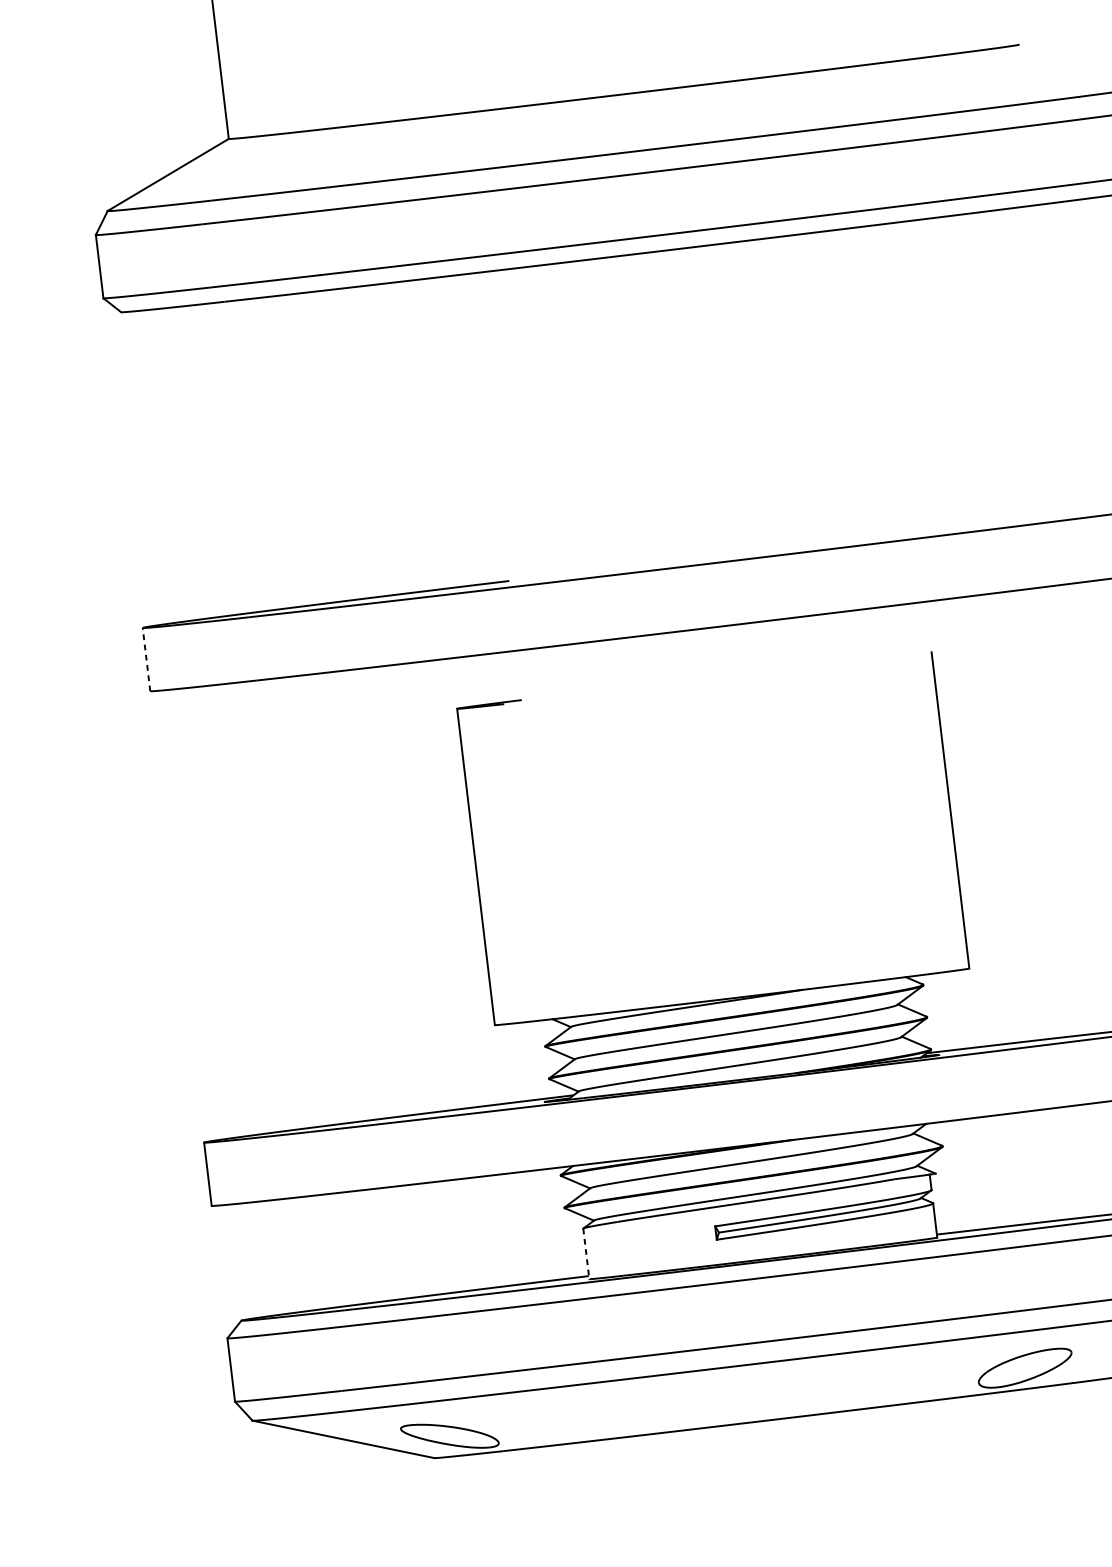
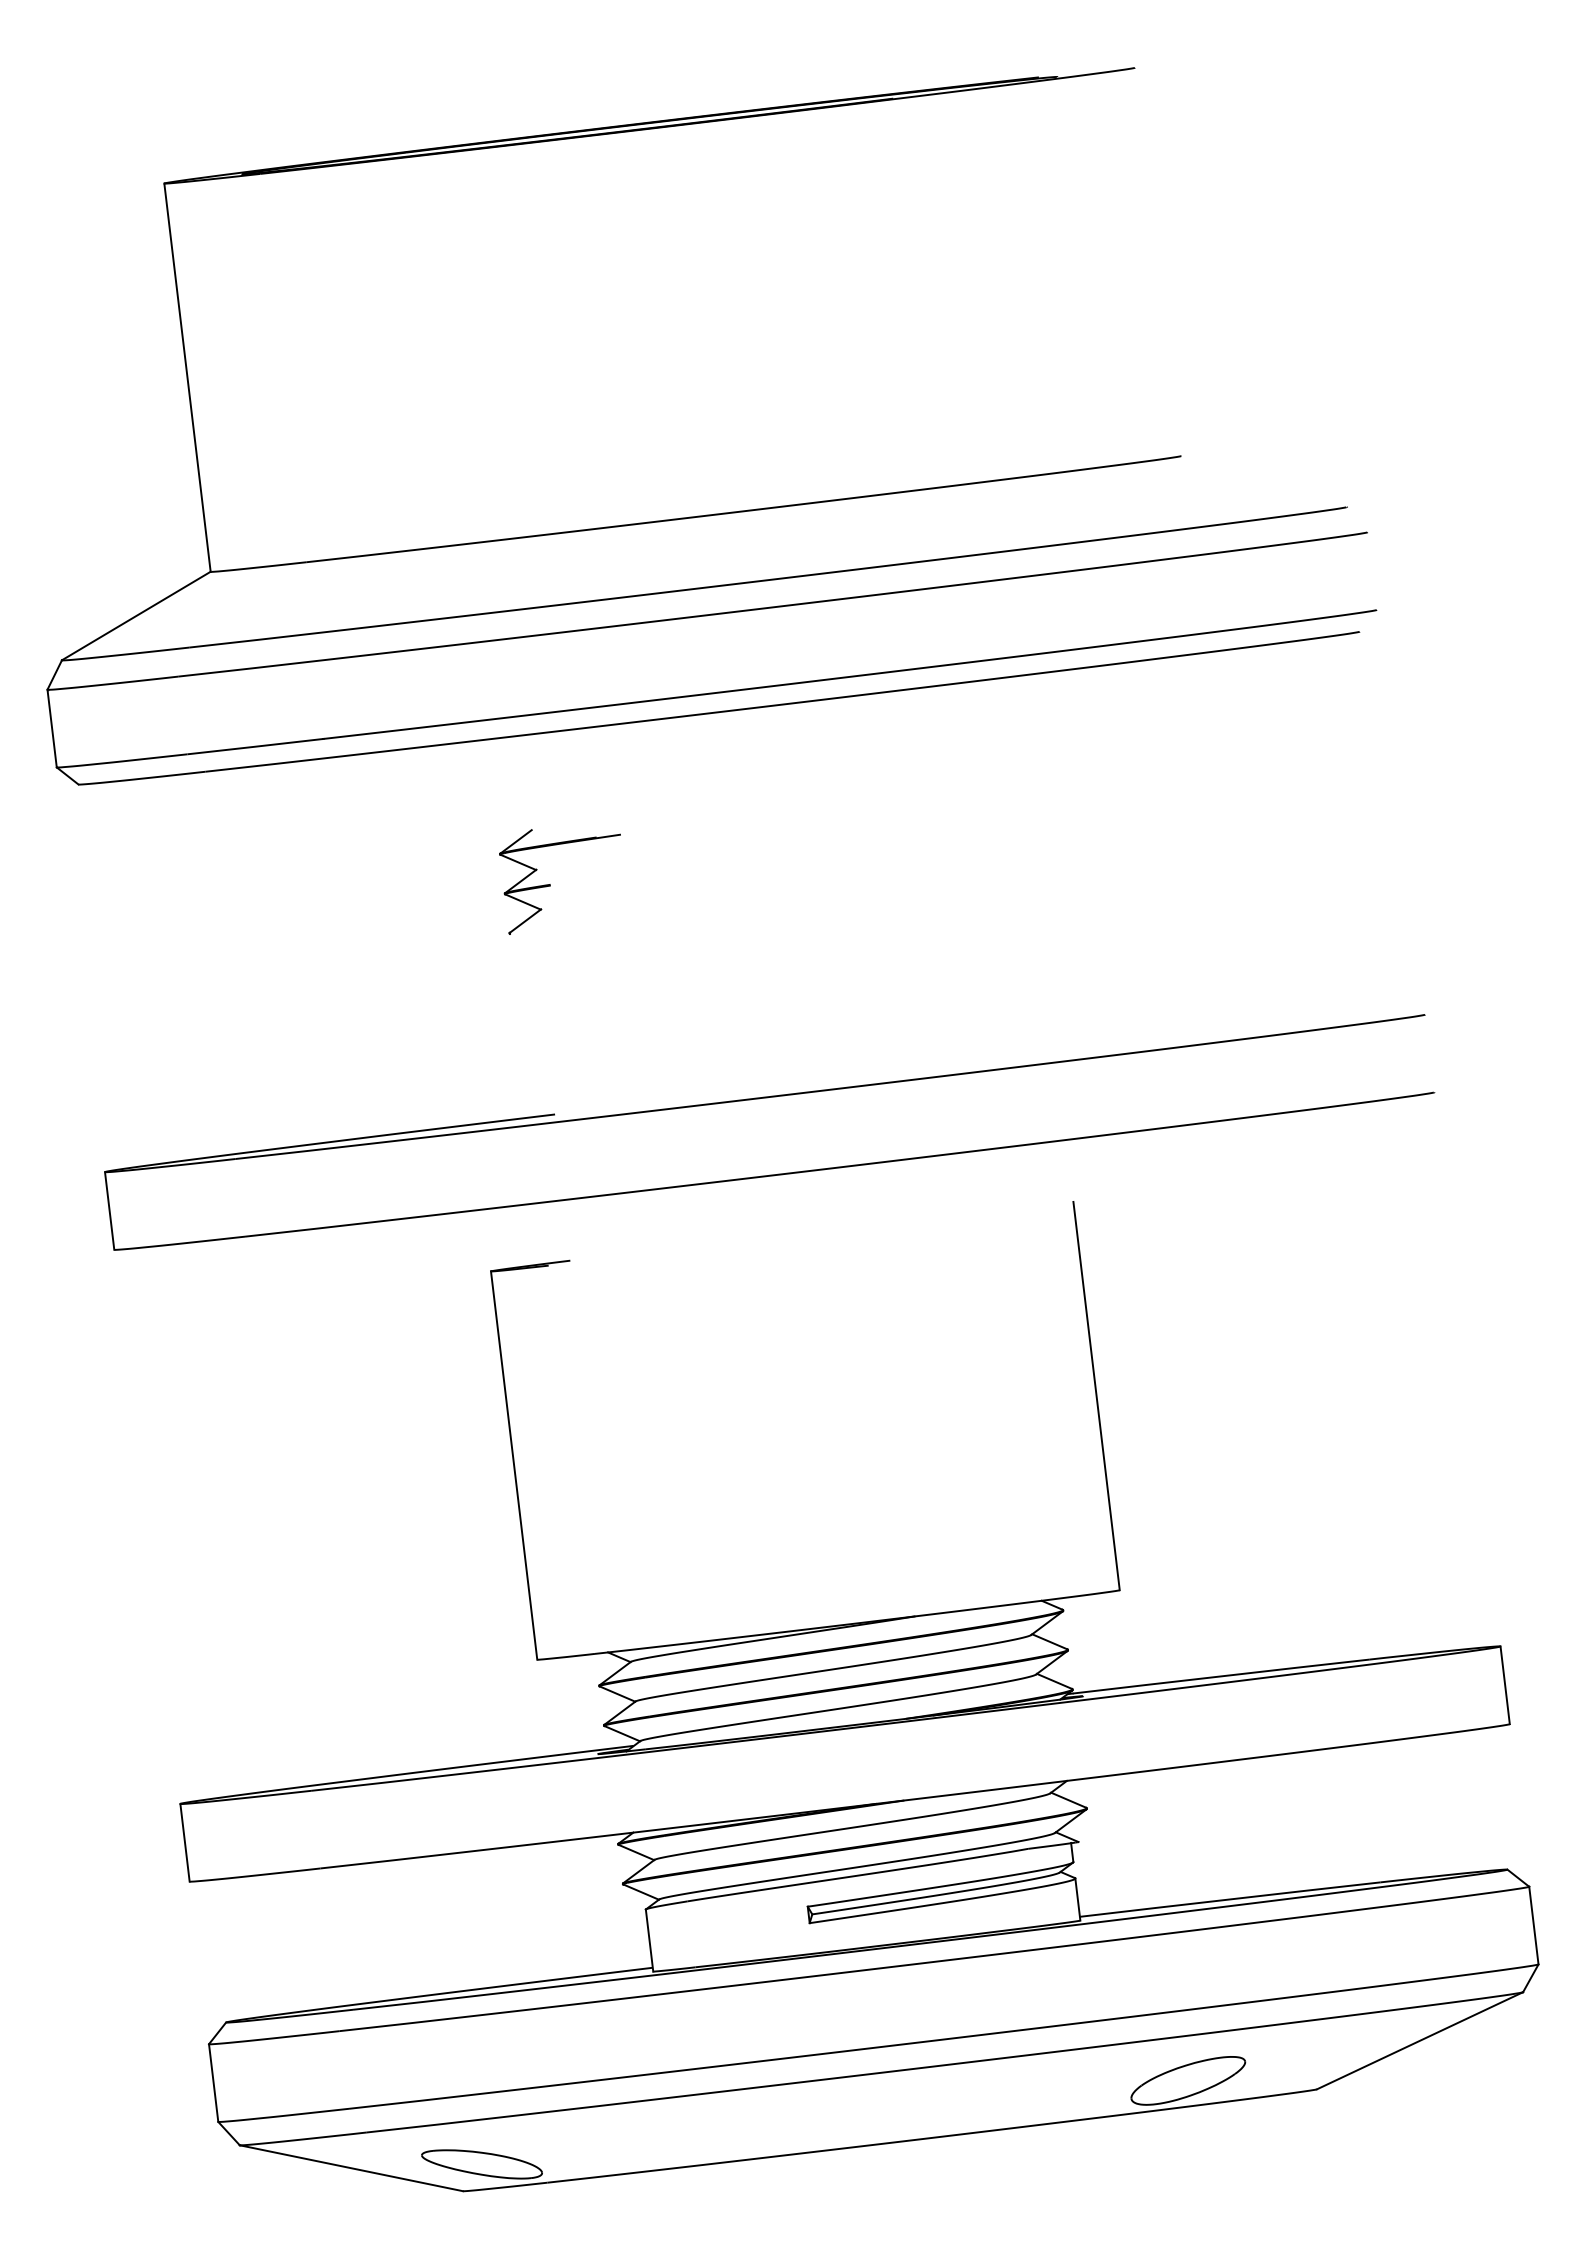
part: (505, 393) -> (550, 884), added
line: (146, 659) -> (109, 1210), dashed -> solid
line: (586, 1254) -> (649, 1941), dashed -> solid

